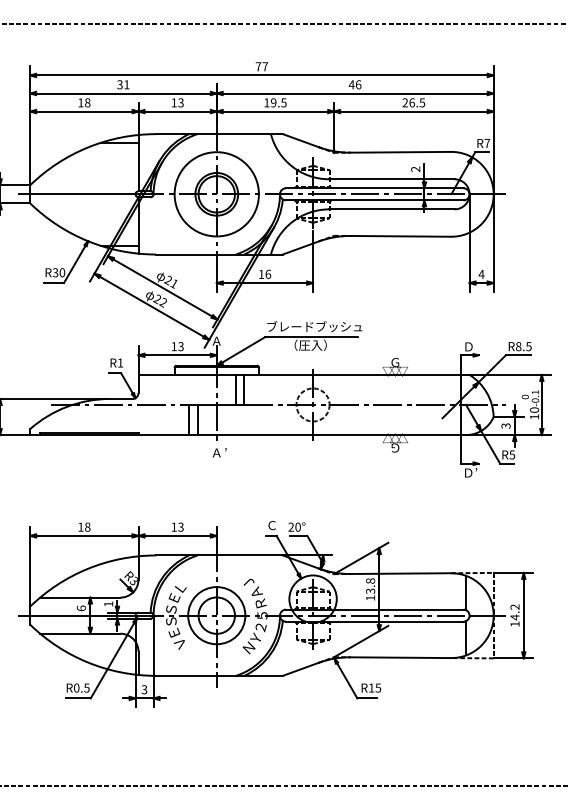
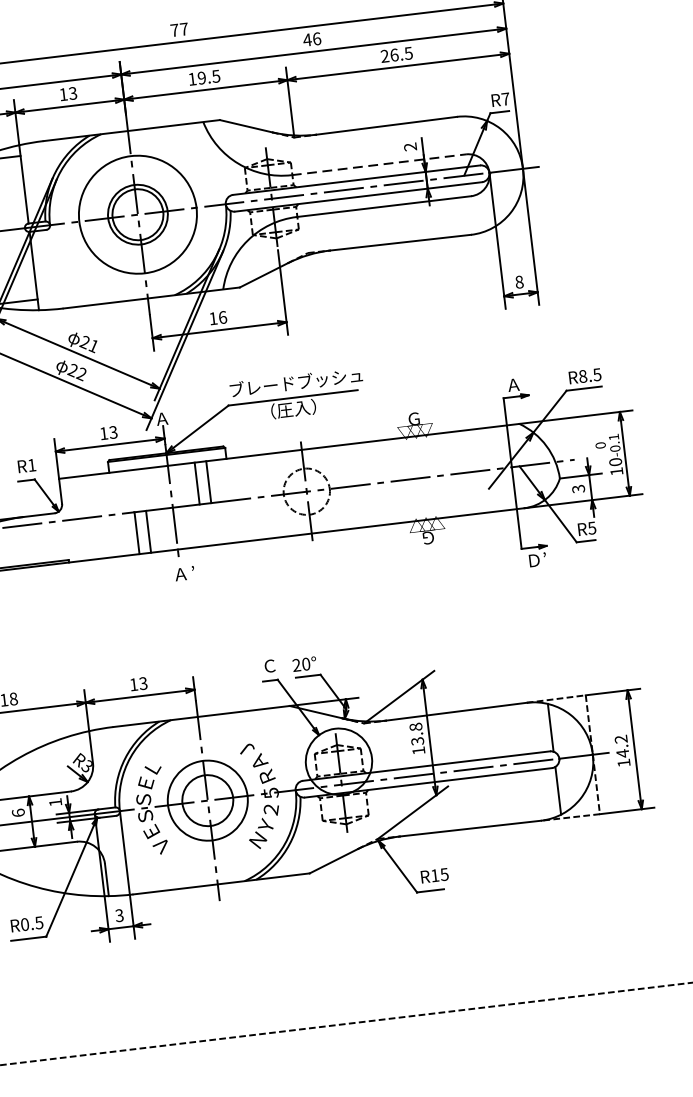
line: (391, 179) -> (378, 165), solid -> dashed
text: (481, 273) -> (519, 280), 4 -> 8
text: (468, 346) -> (513, 384), Ｄ -> Ａ

